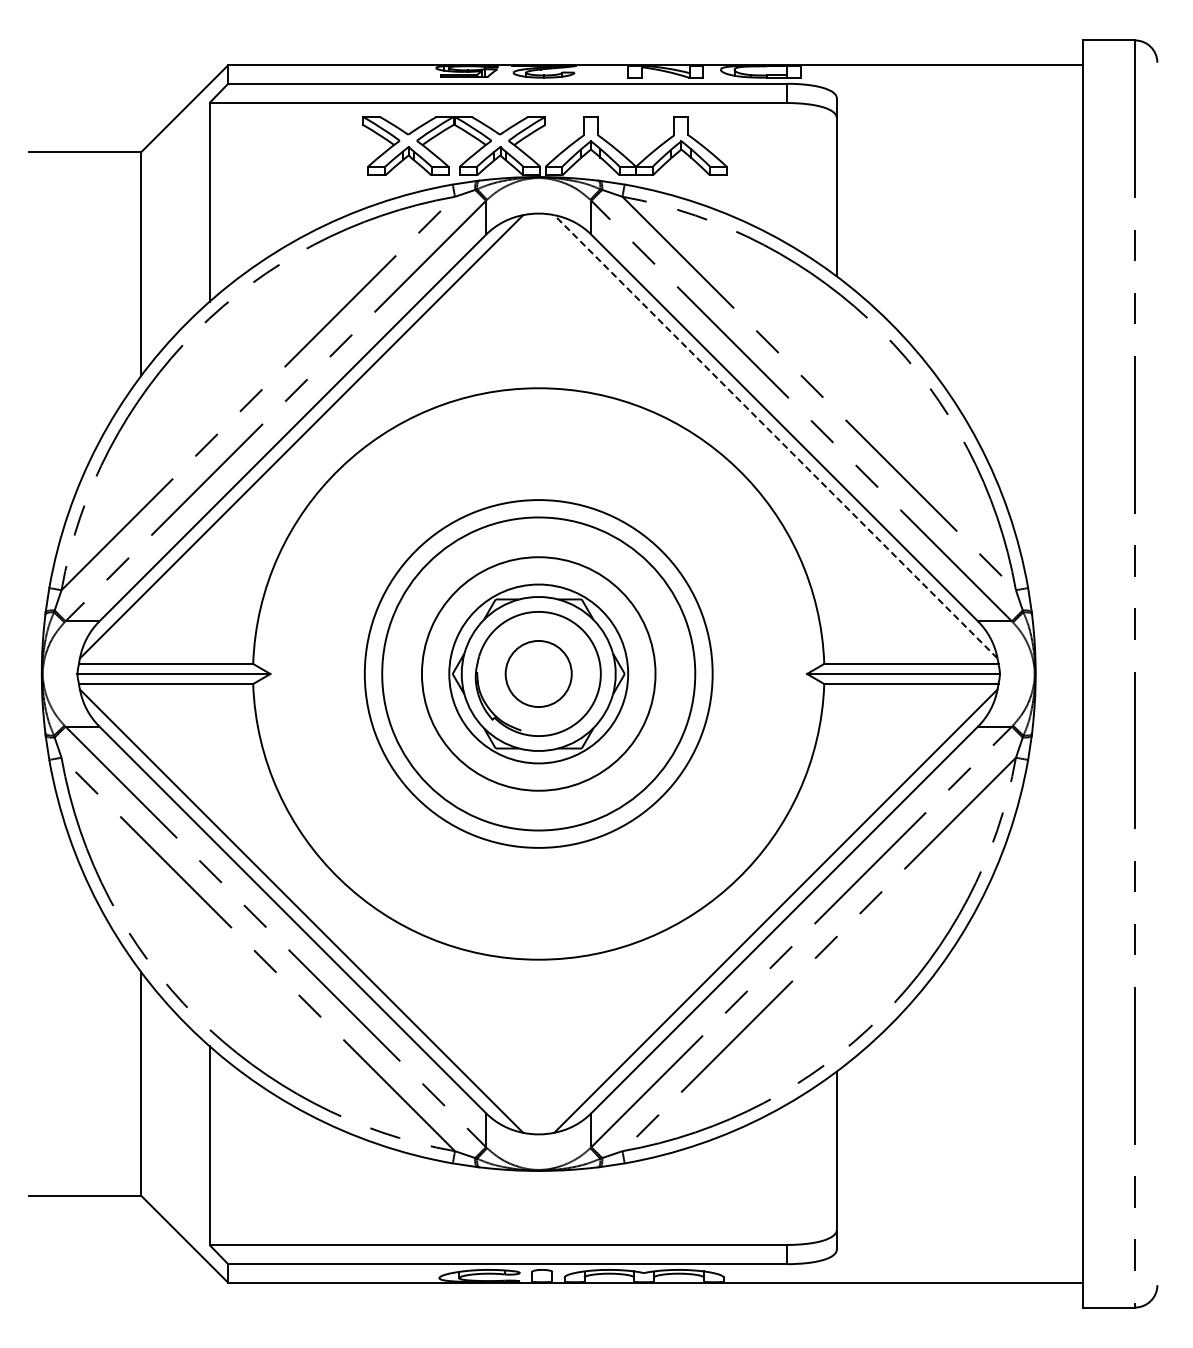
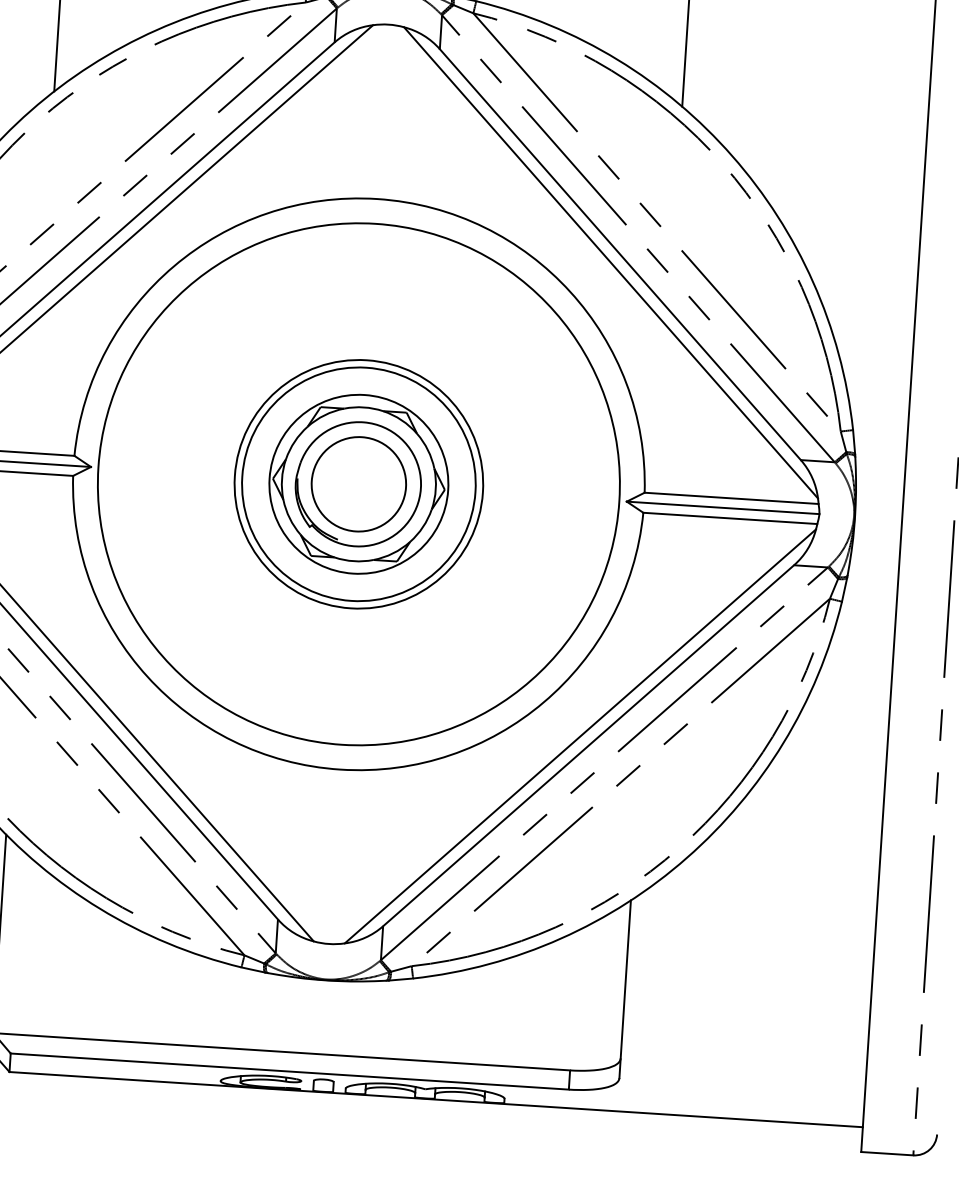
line: (775, 436) -> (610, 262), dashed -> solid
circle: (538, 673) -> (358, 483), size x0.71
circle: (538, 673) -> (358, 483), size x1.43
circle: (538, 673) -> (358, 483), size x1.67

